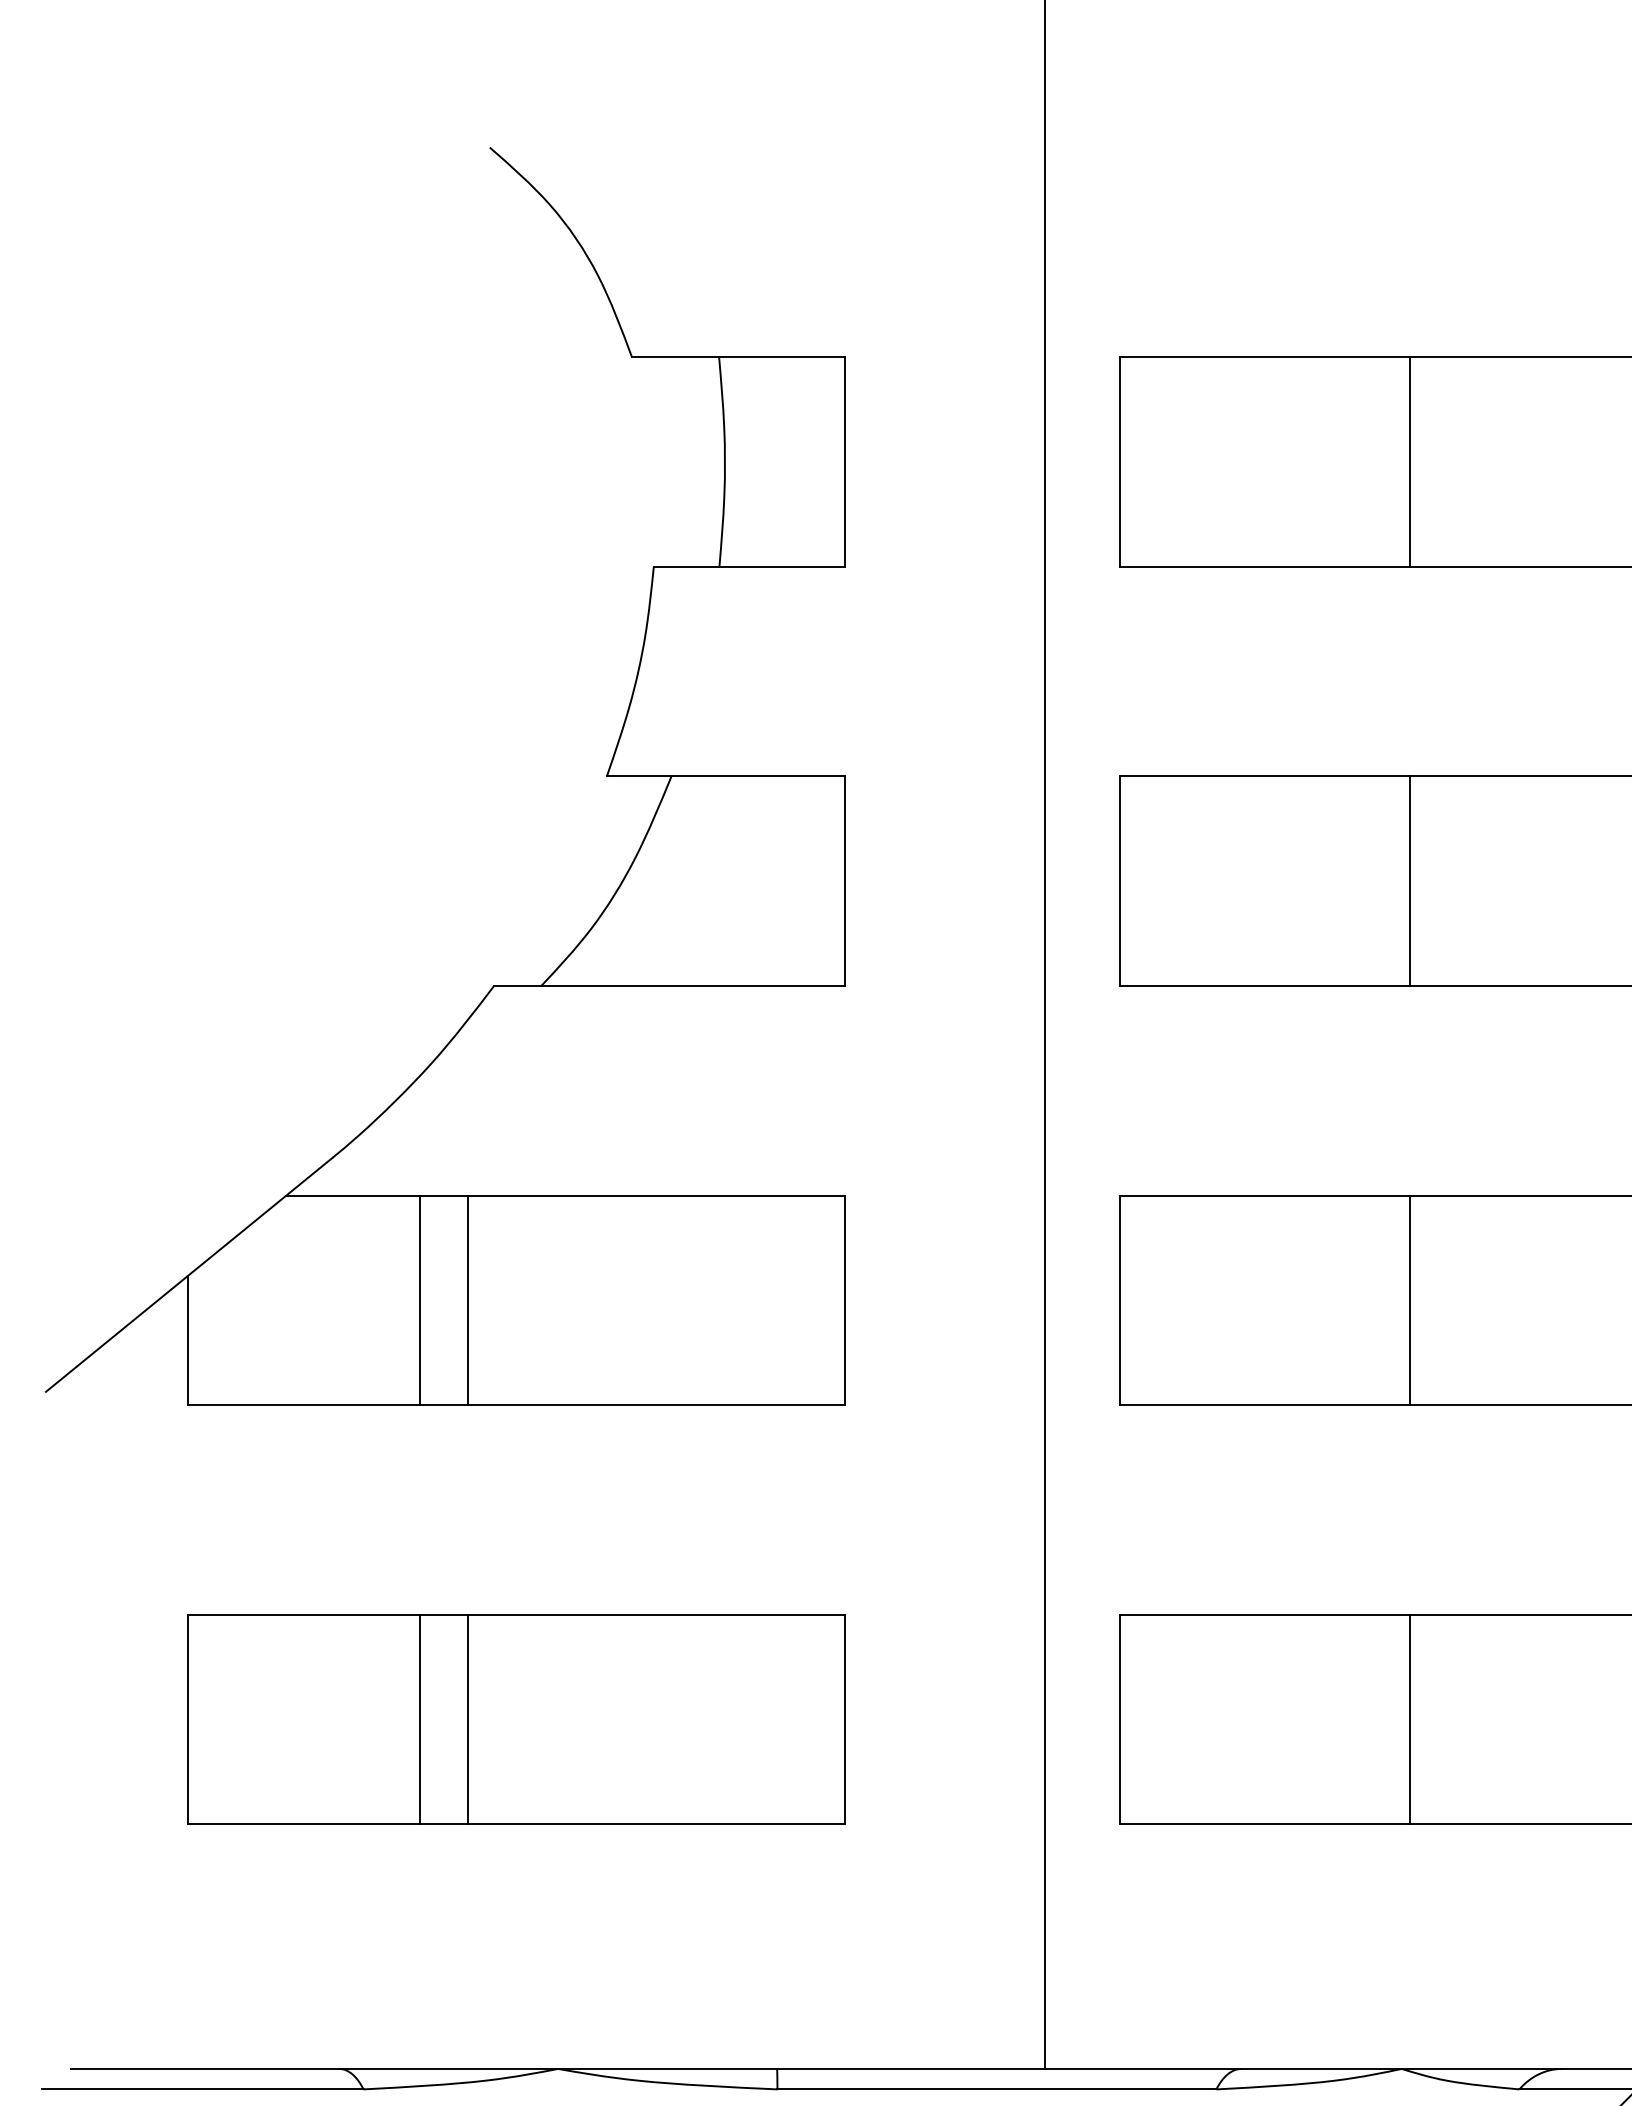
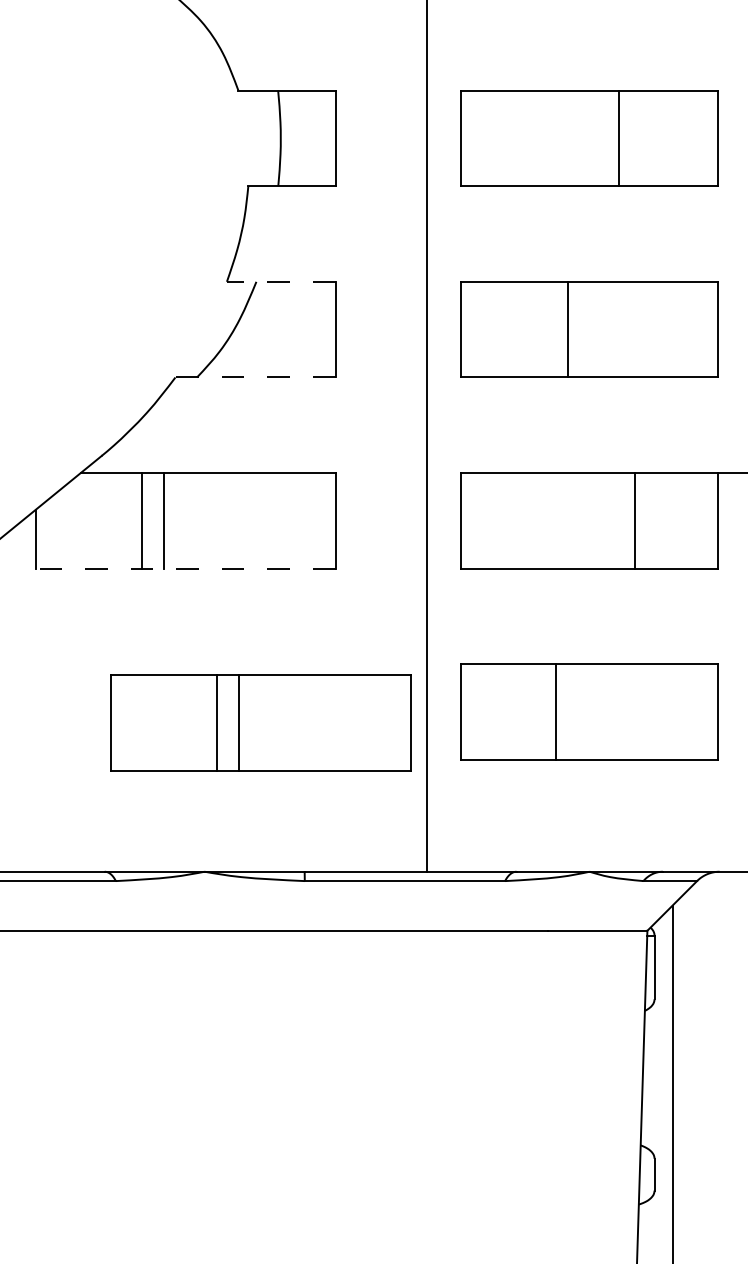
line: (1410, 462) -> (619, 138), moved
line: (724, 775) -> (280, 281), solid -> dashed
line: (1410, 880) -> (568, 329), moved
line: (669, 985) -> (255, 377), solid -> dashed
line: (1410, 1299) -> (635, 520), moved
line: (516, 1404) -> (185, 568), solid -> dashed
part: (516, 1717) -> (260, 722), moved
line: (1410, 1719) -> (556, 712), moved

